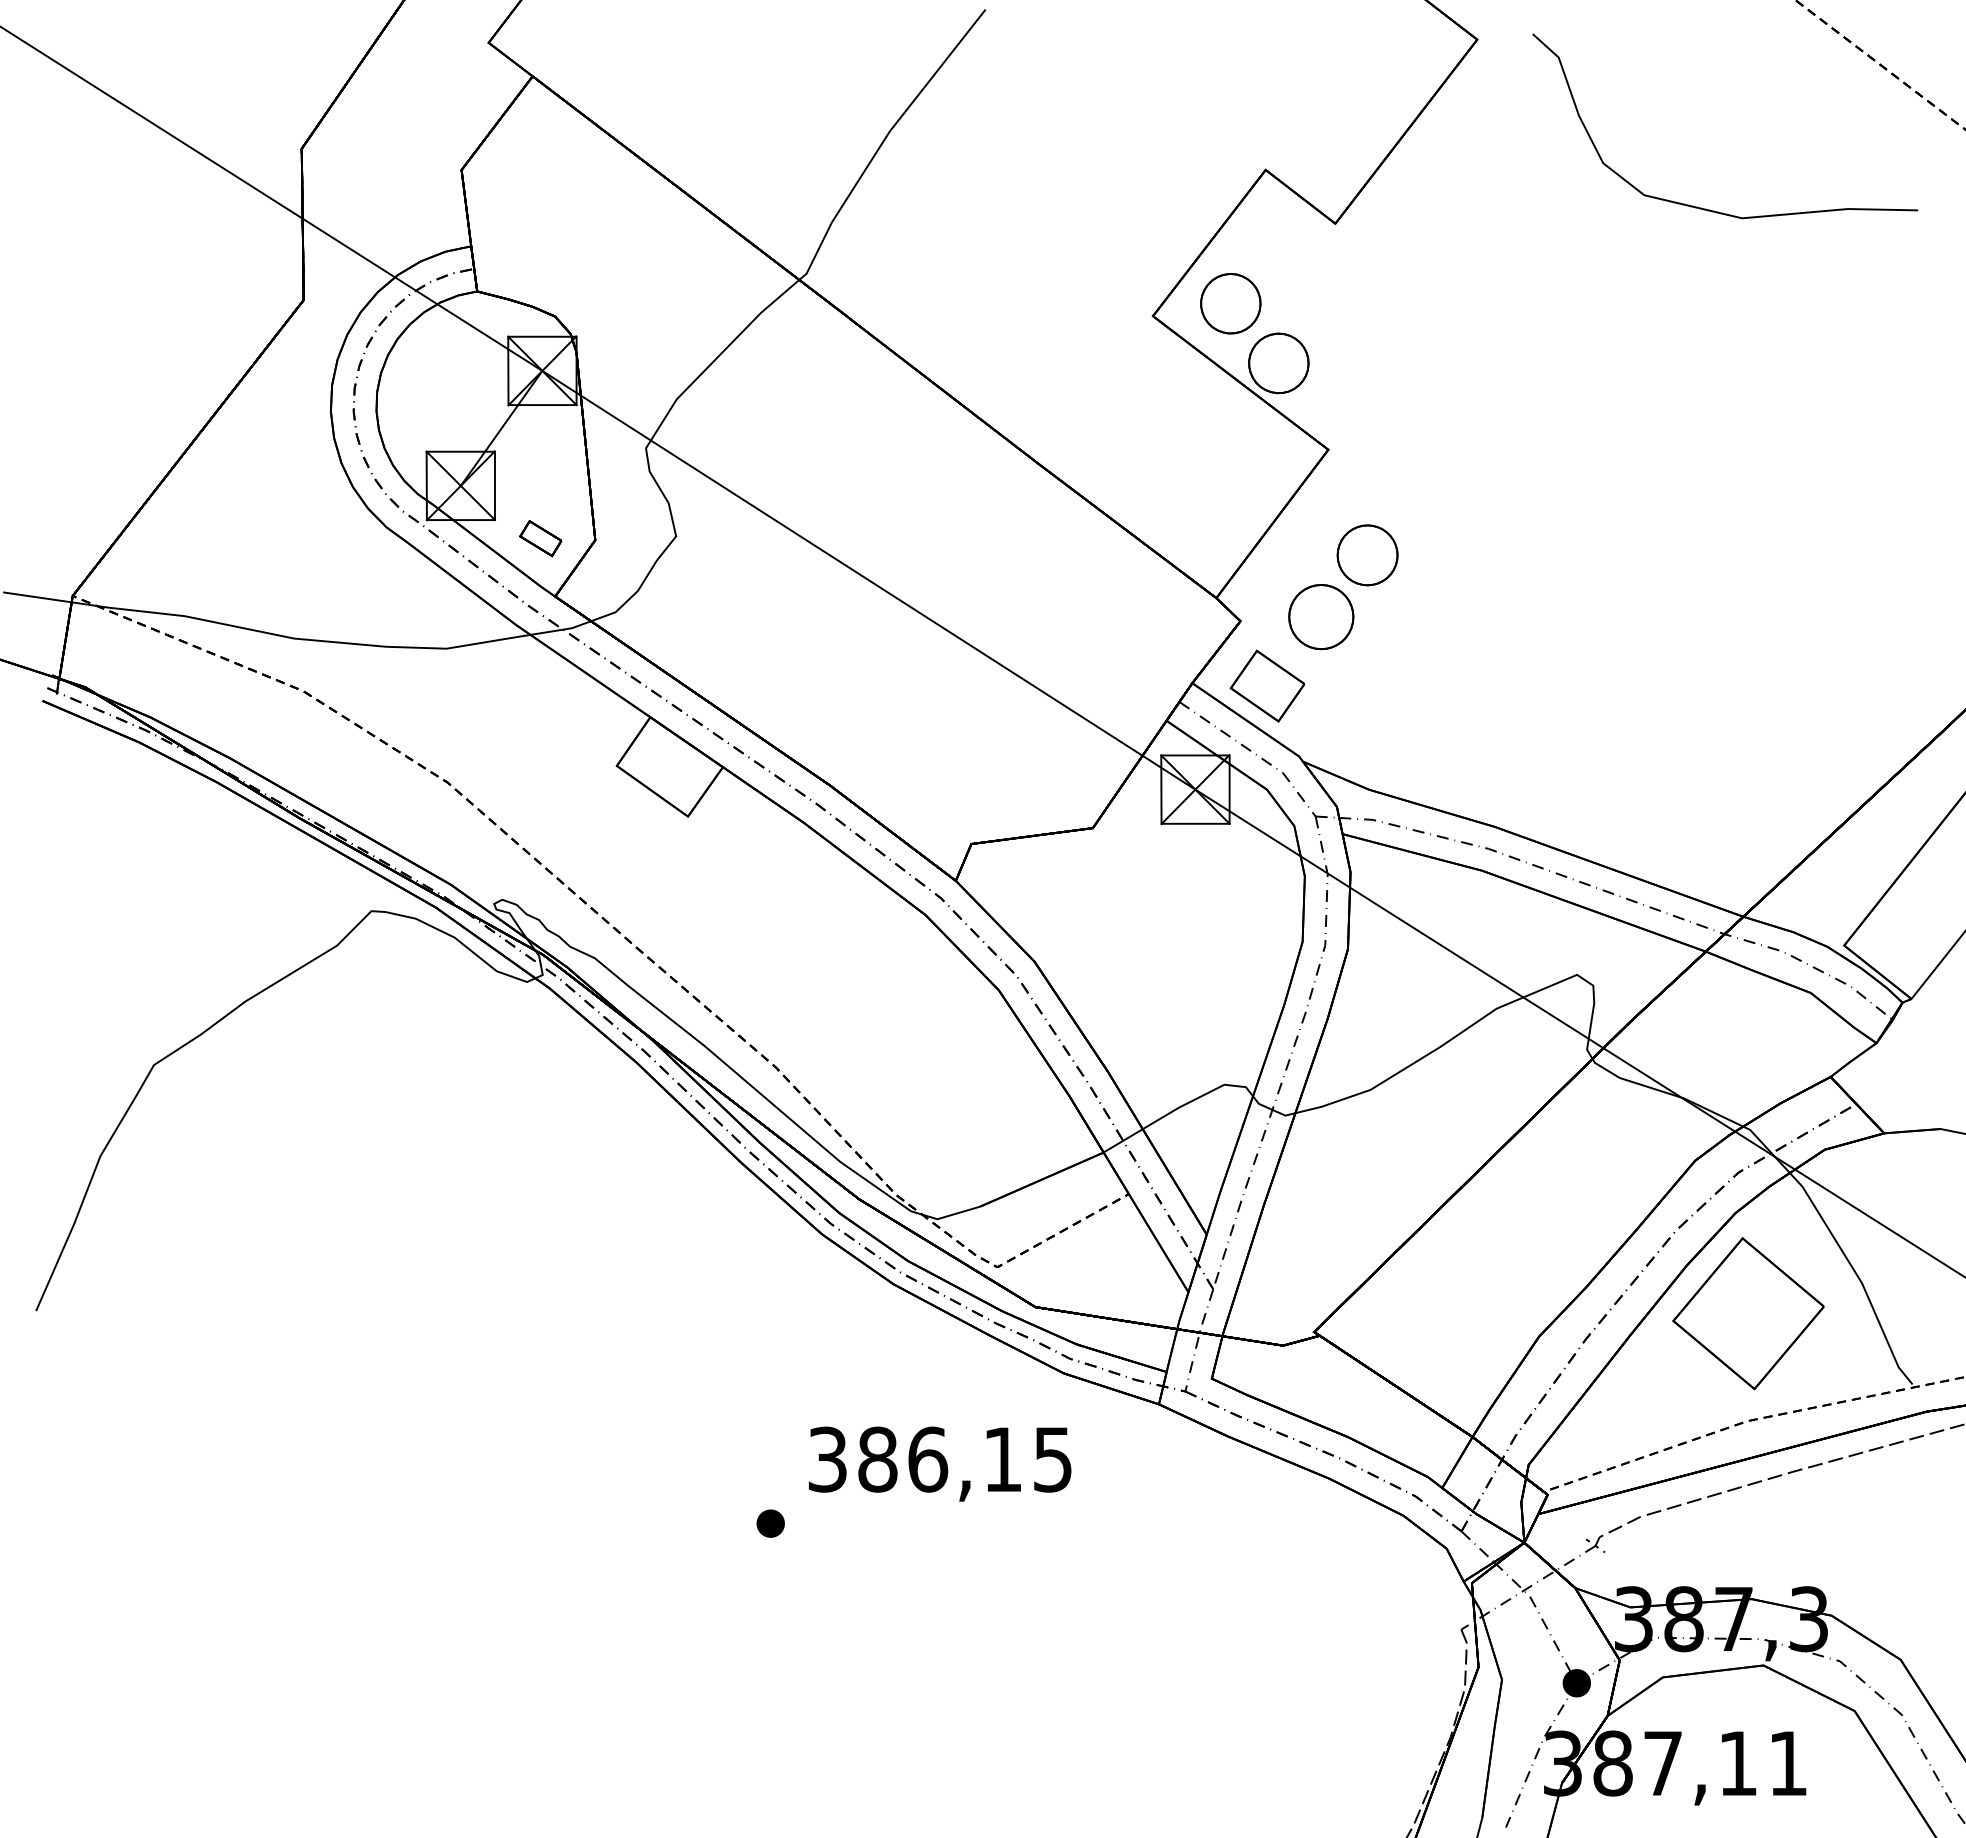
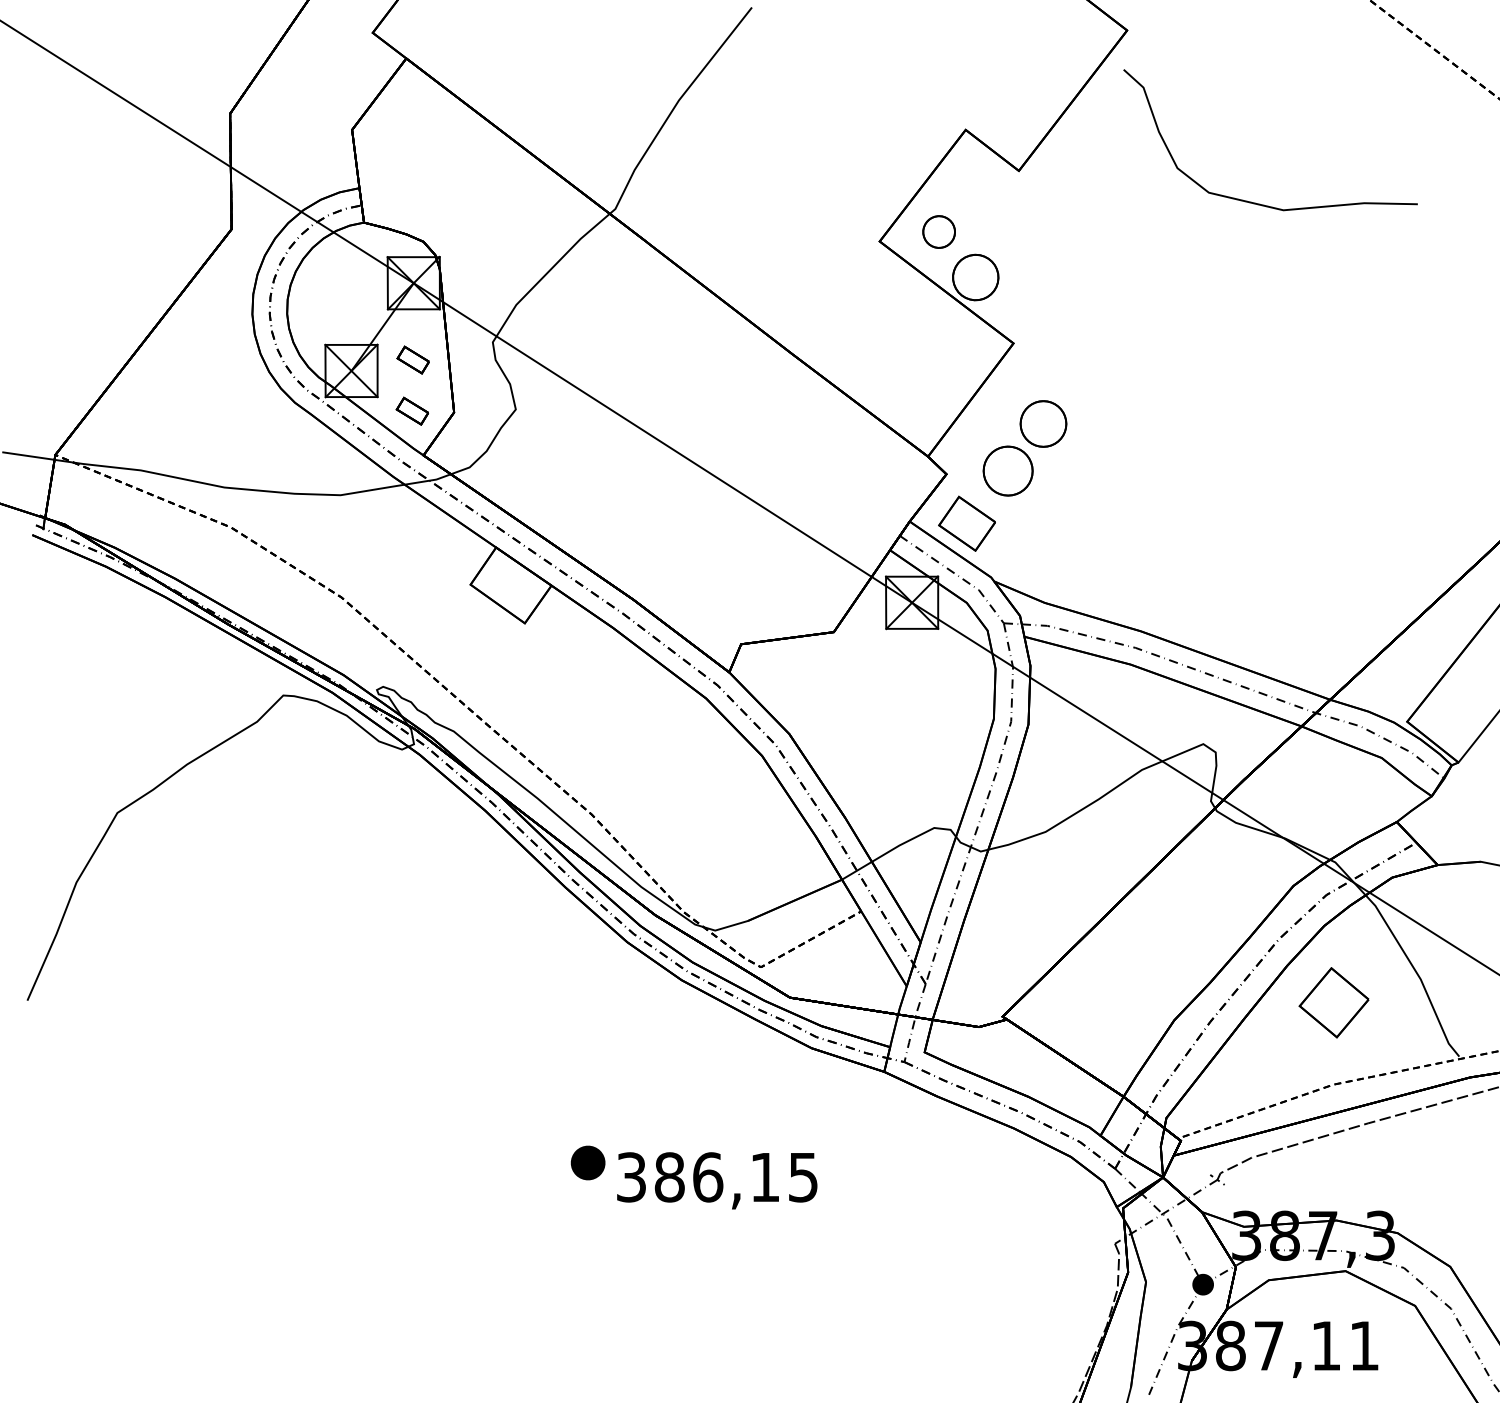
curve: (1710, 209) -> (1259, 203), moved
part: (1230, 303) -> (938, 231), size x0.7
part: (541, 471) -> (413, 360), added
part: (1748, 1313) -> (1334, 1002), size x0.6
text: (940, 1463) -> (717, 1180), moved
part: (770, 1523) -> (587, 1162), size x1.6

